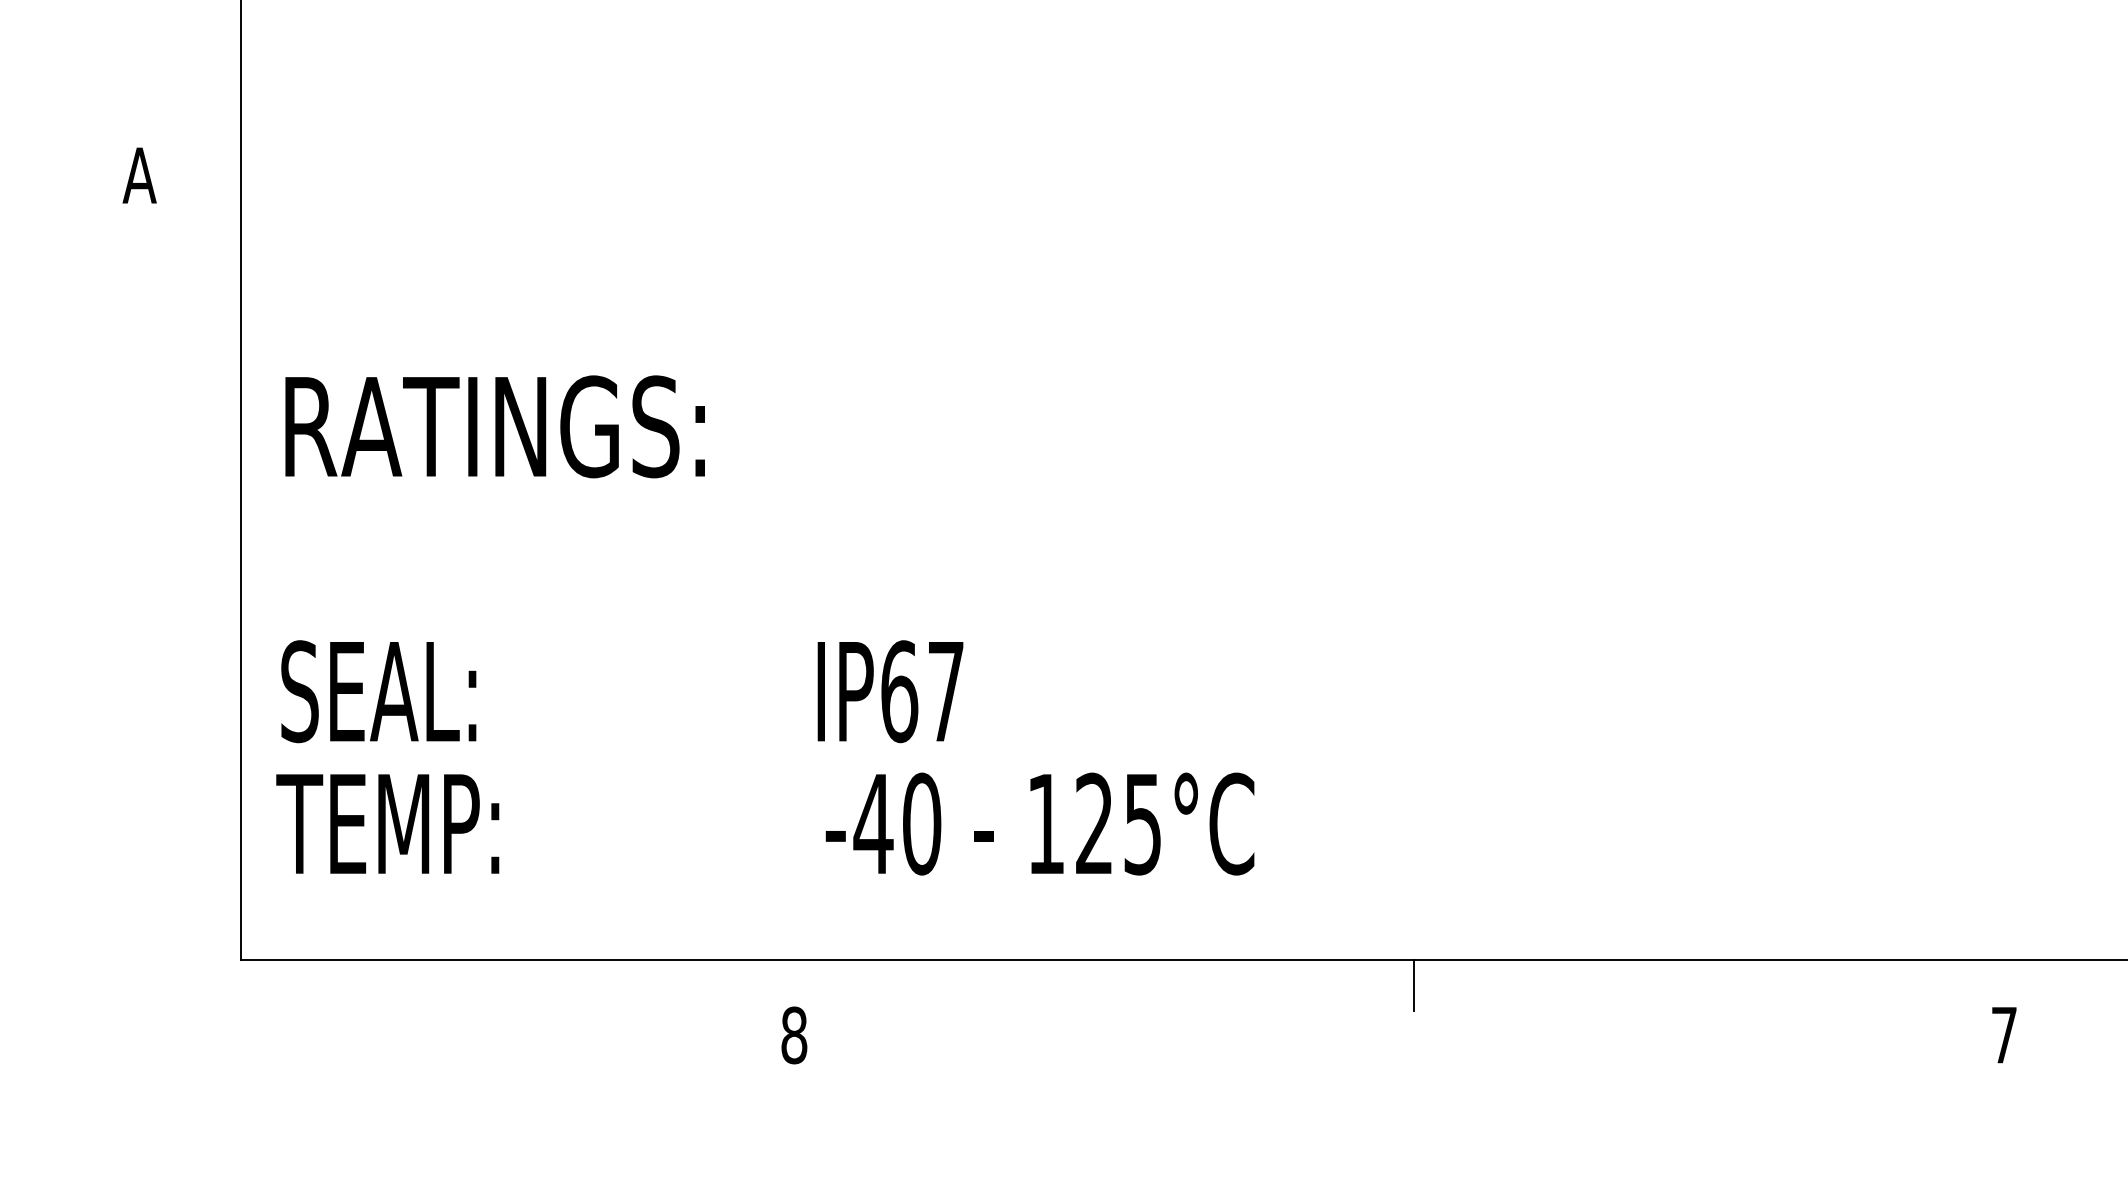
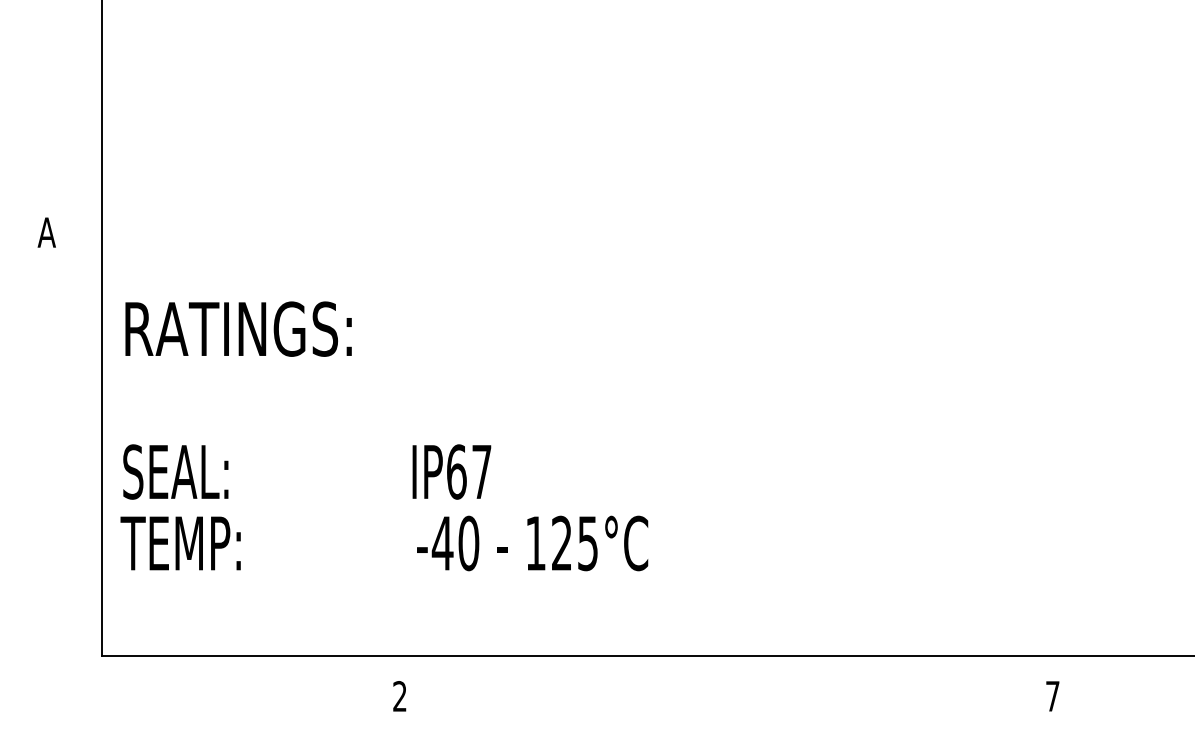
text: (765, 625) -> (384, 436), moved
line: (1414, 985) -> (734, 669), removed
text: (793, 1035) -> (399, 696), 8 -> 2

